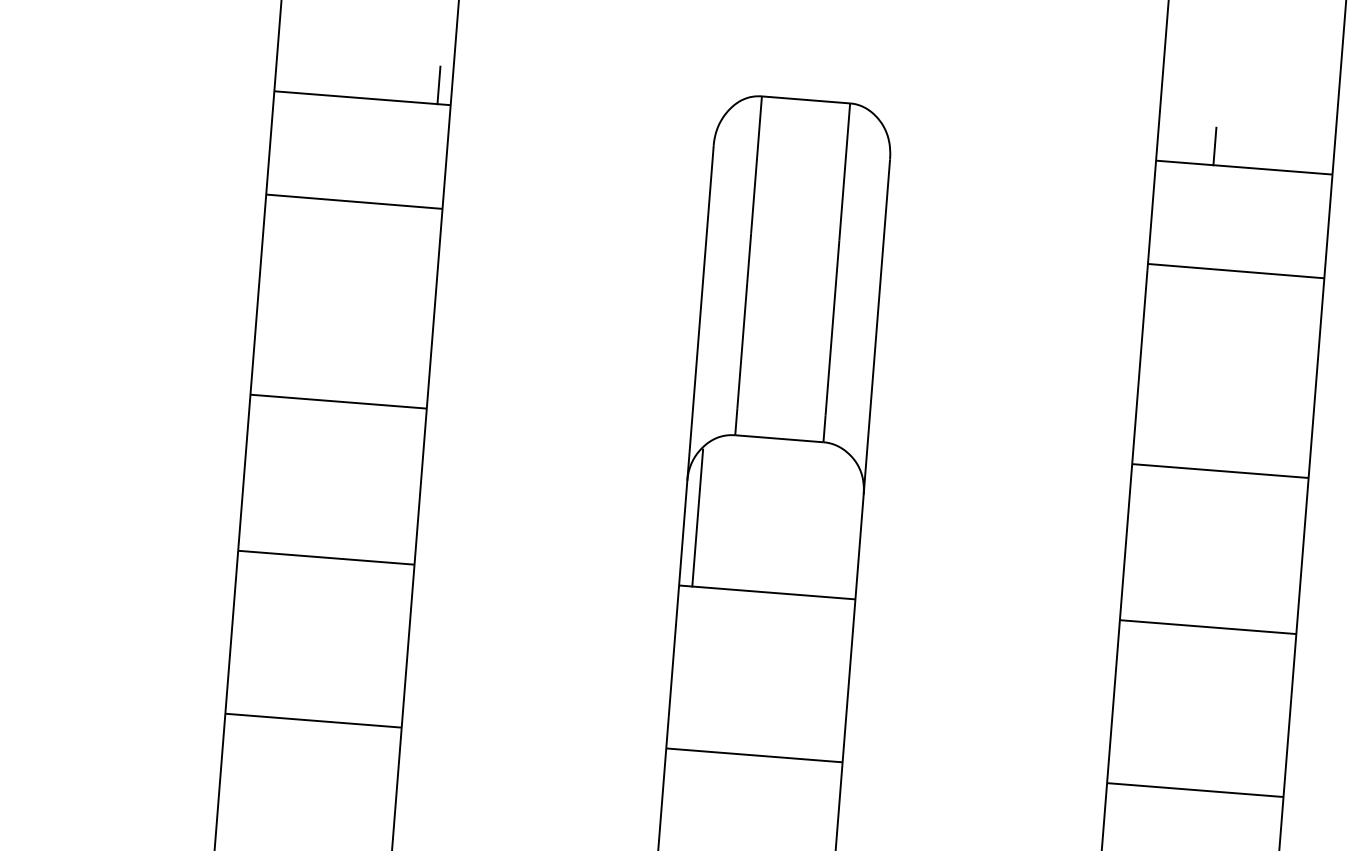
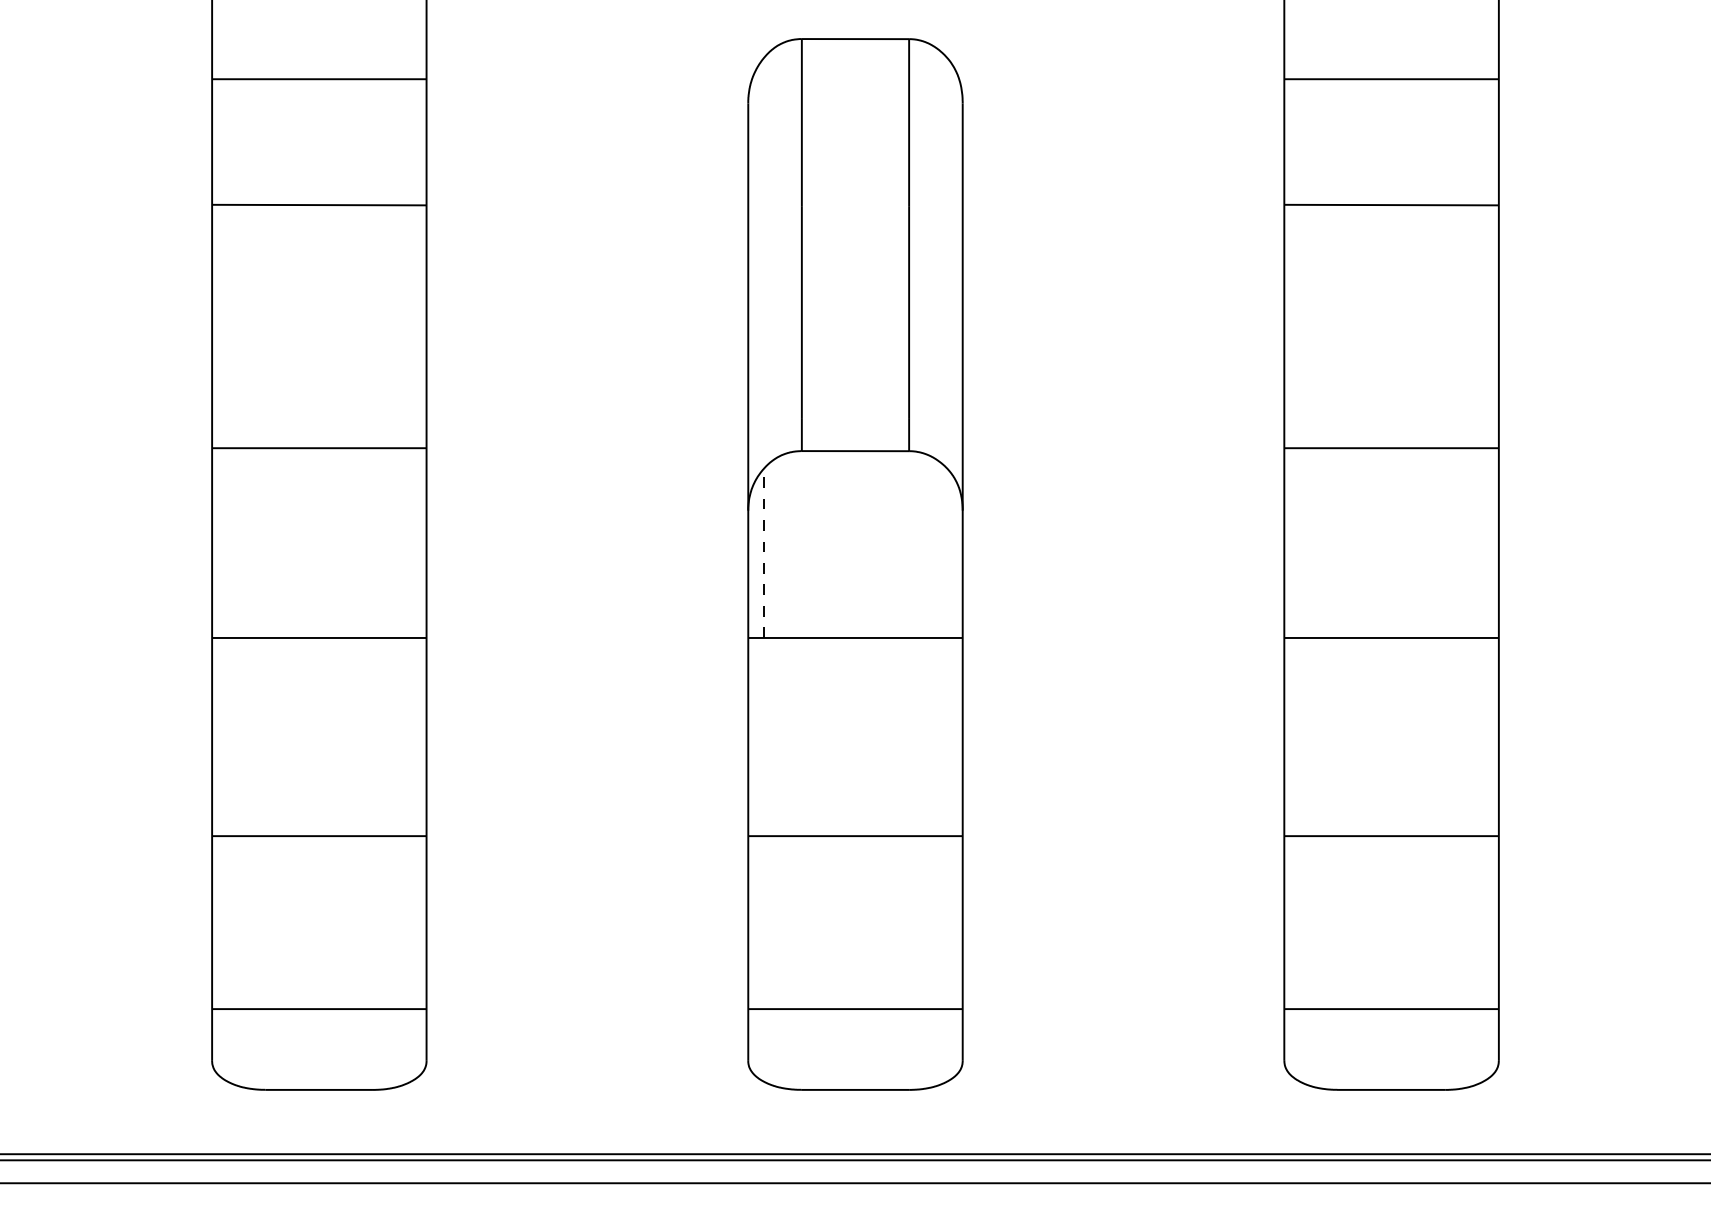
line: (438, 85) -> (410, 56), removed
line: (1215, 146) -> (1354, 56), removed
line: (697, 517) -> (764, 554), solid -> dashed

